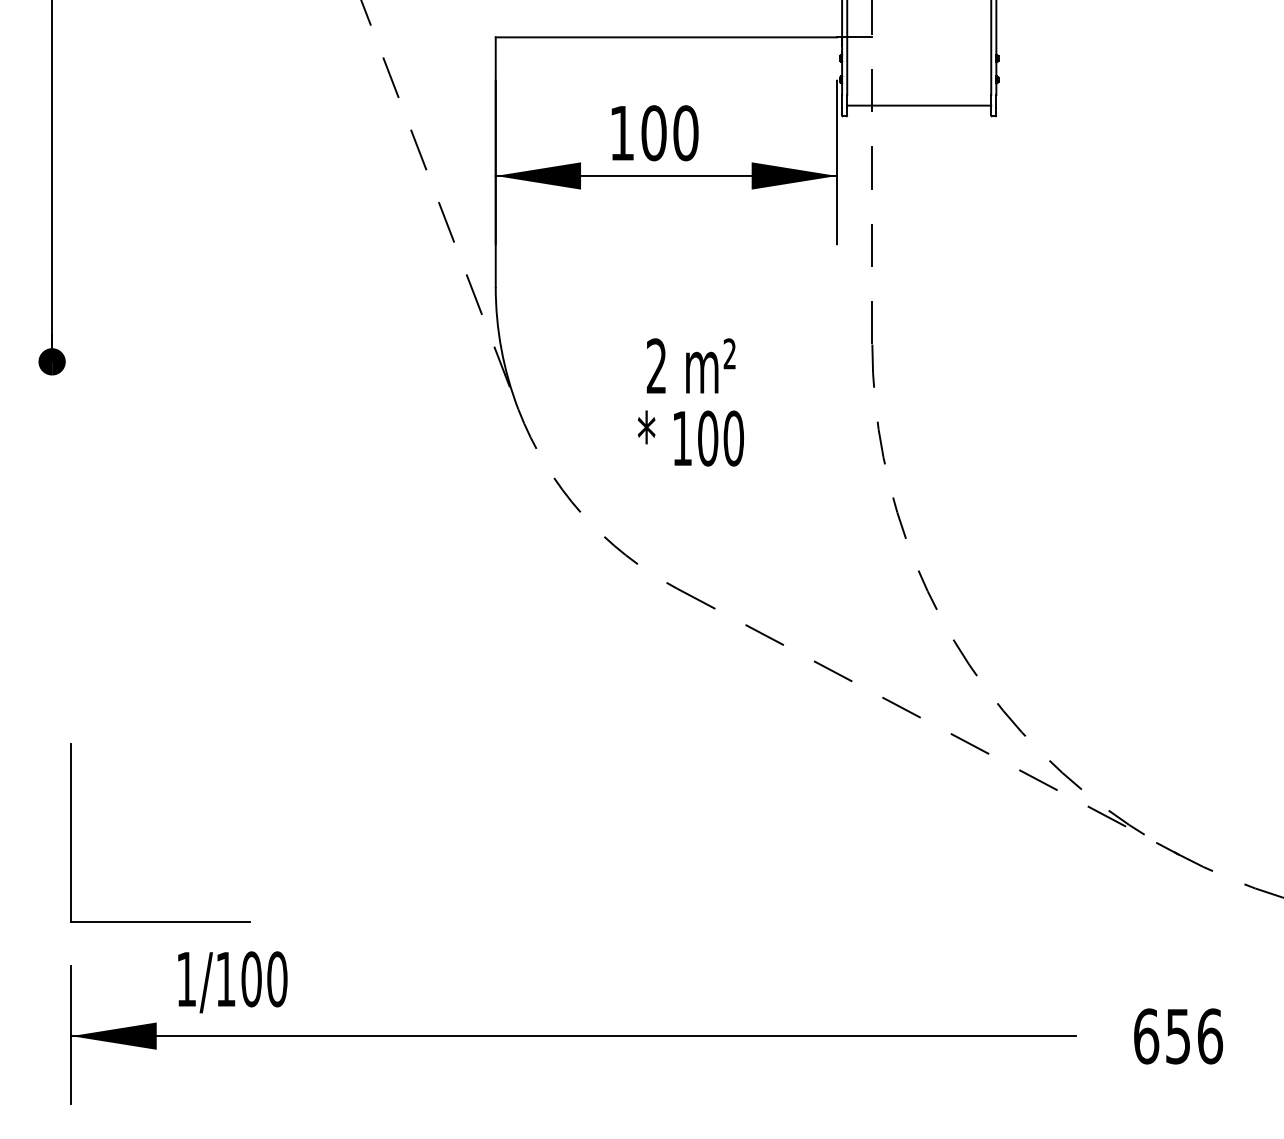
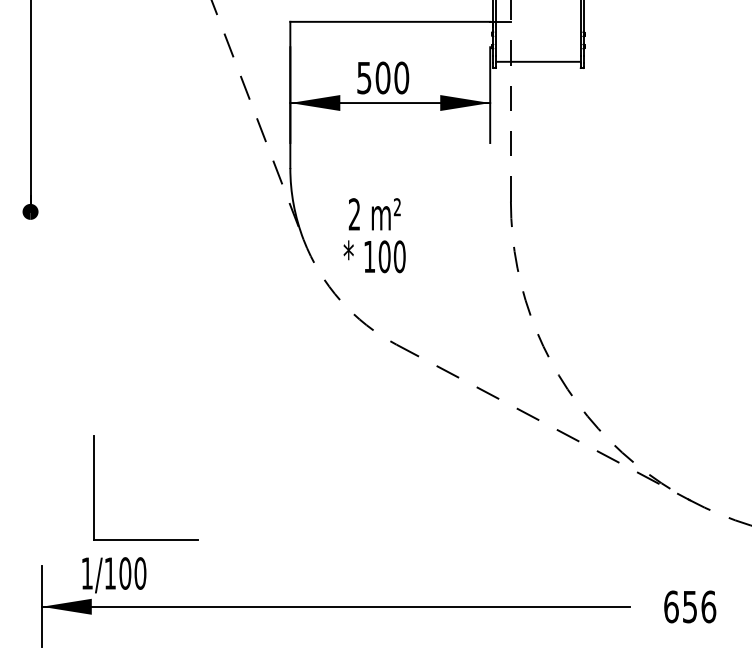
text: (622, 134) -> (364, 78), 100 -> 500
text: (690, 402) -> (374, 235), moved
part: (72, 832) -> (94, 487), moved
text: (233, 982) -> (114, 575), moved

